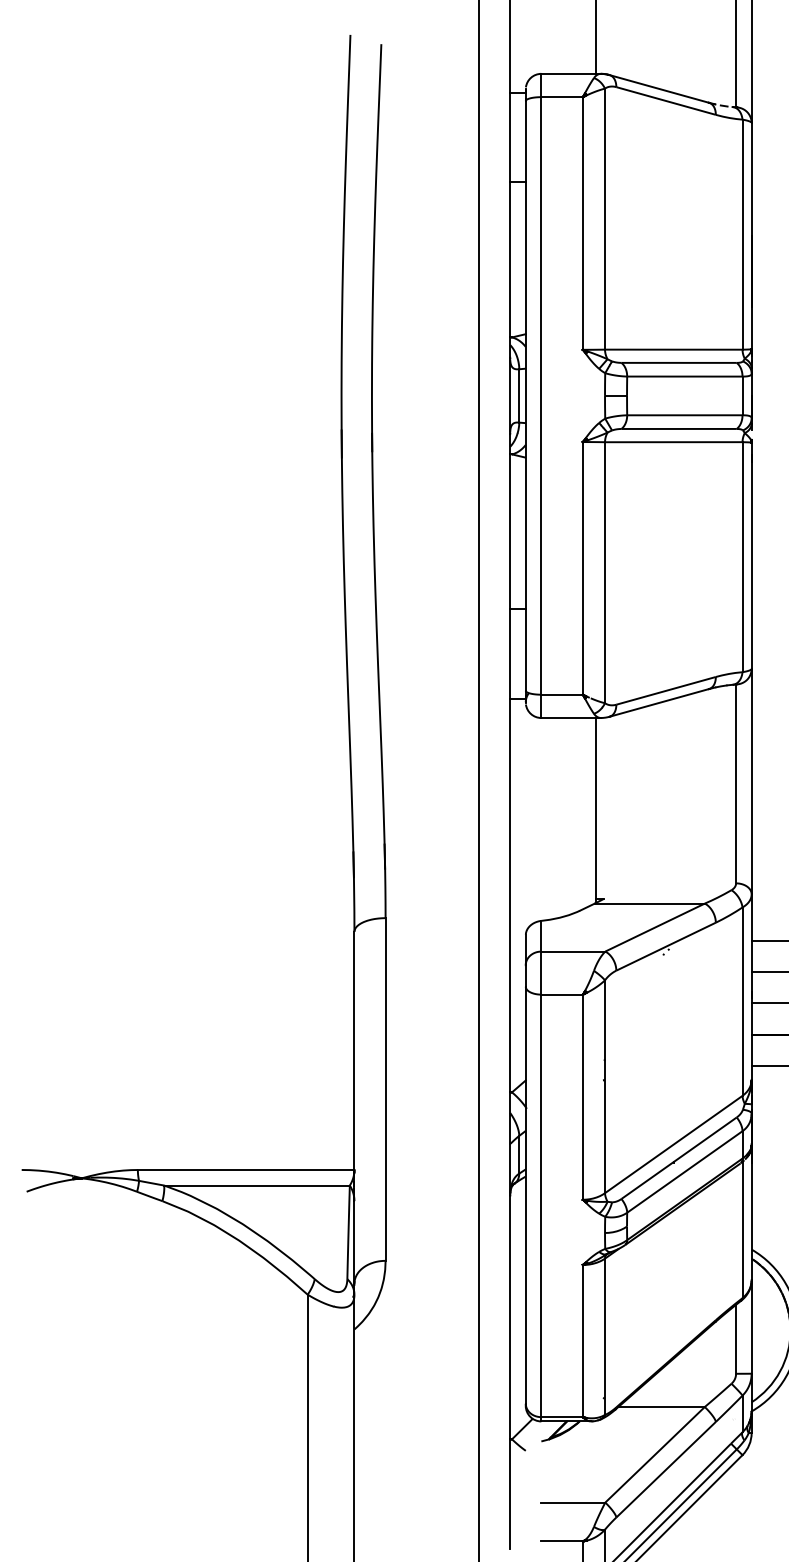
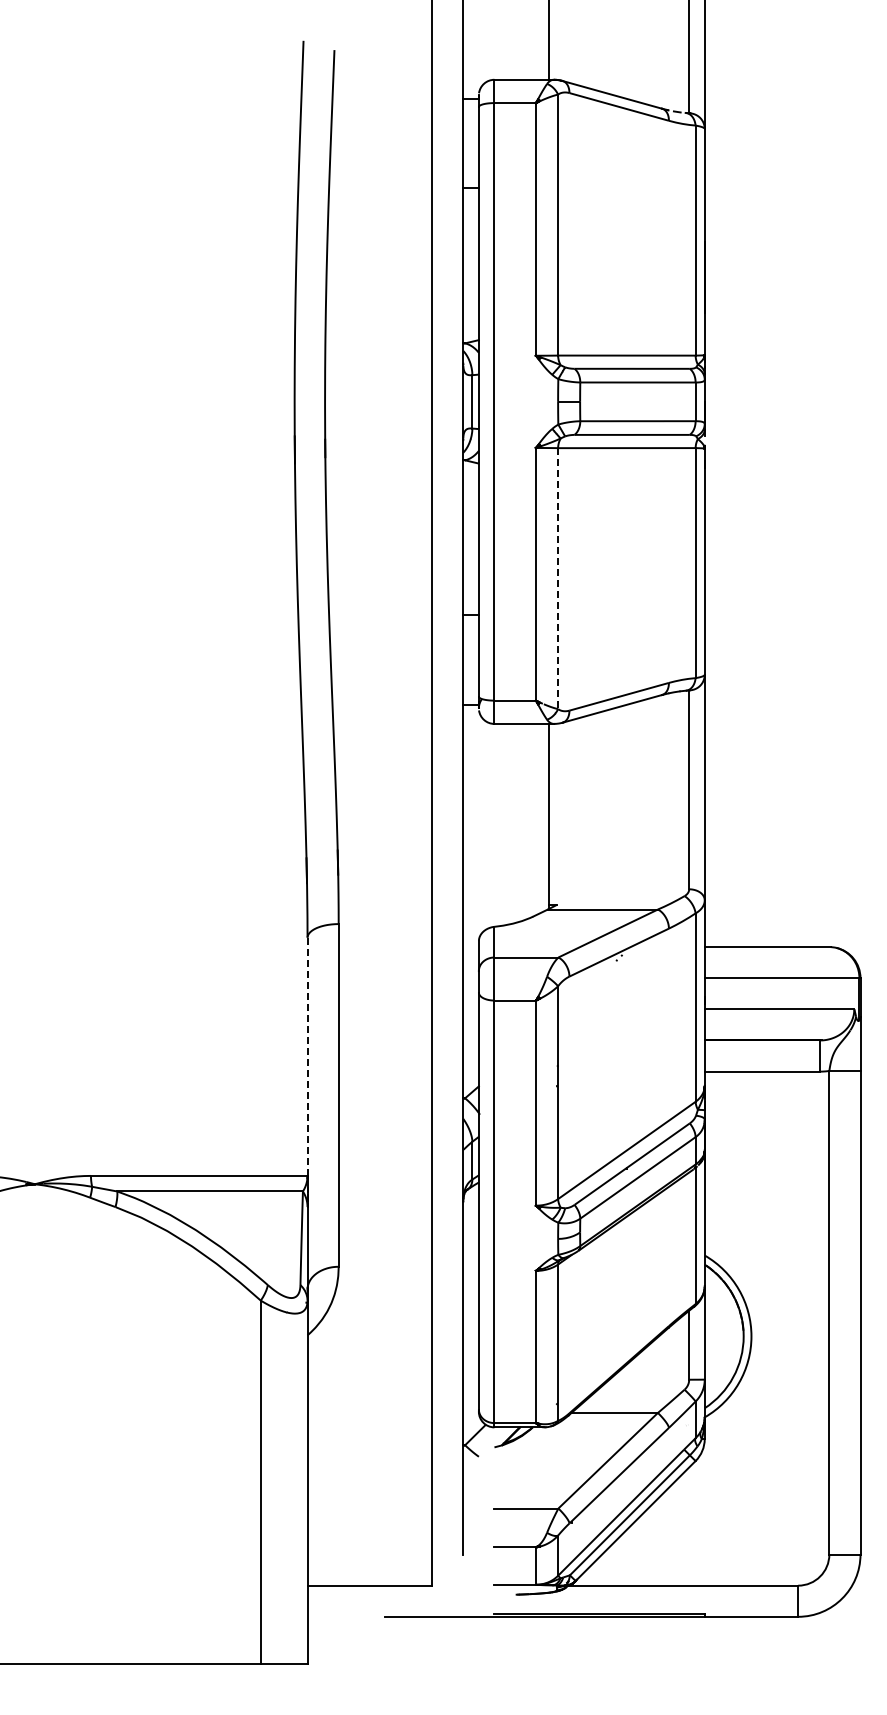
line: (605, 573) -> (558, 579), solid -> dashed
line: (354, 1050) -> (307, 1056), solid -> dashed

